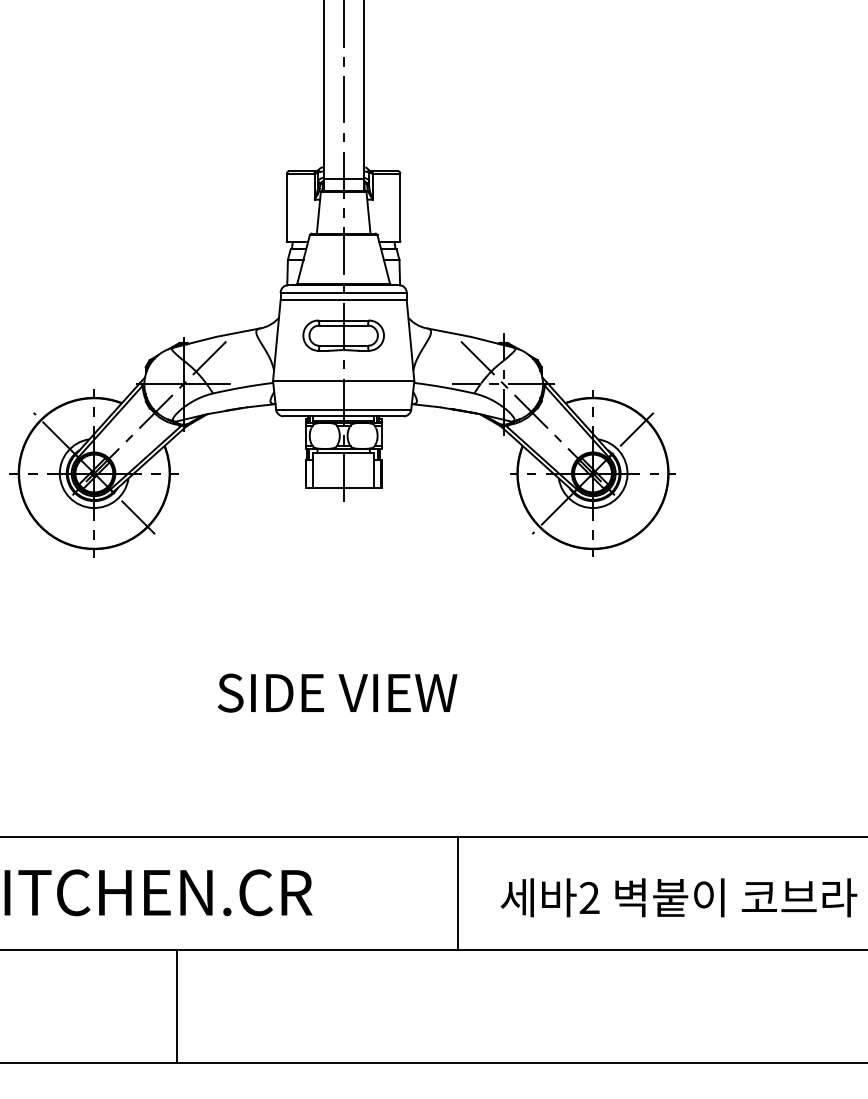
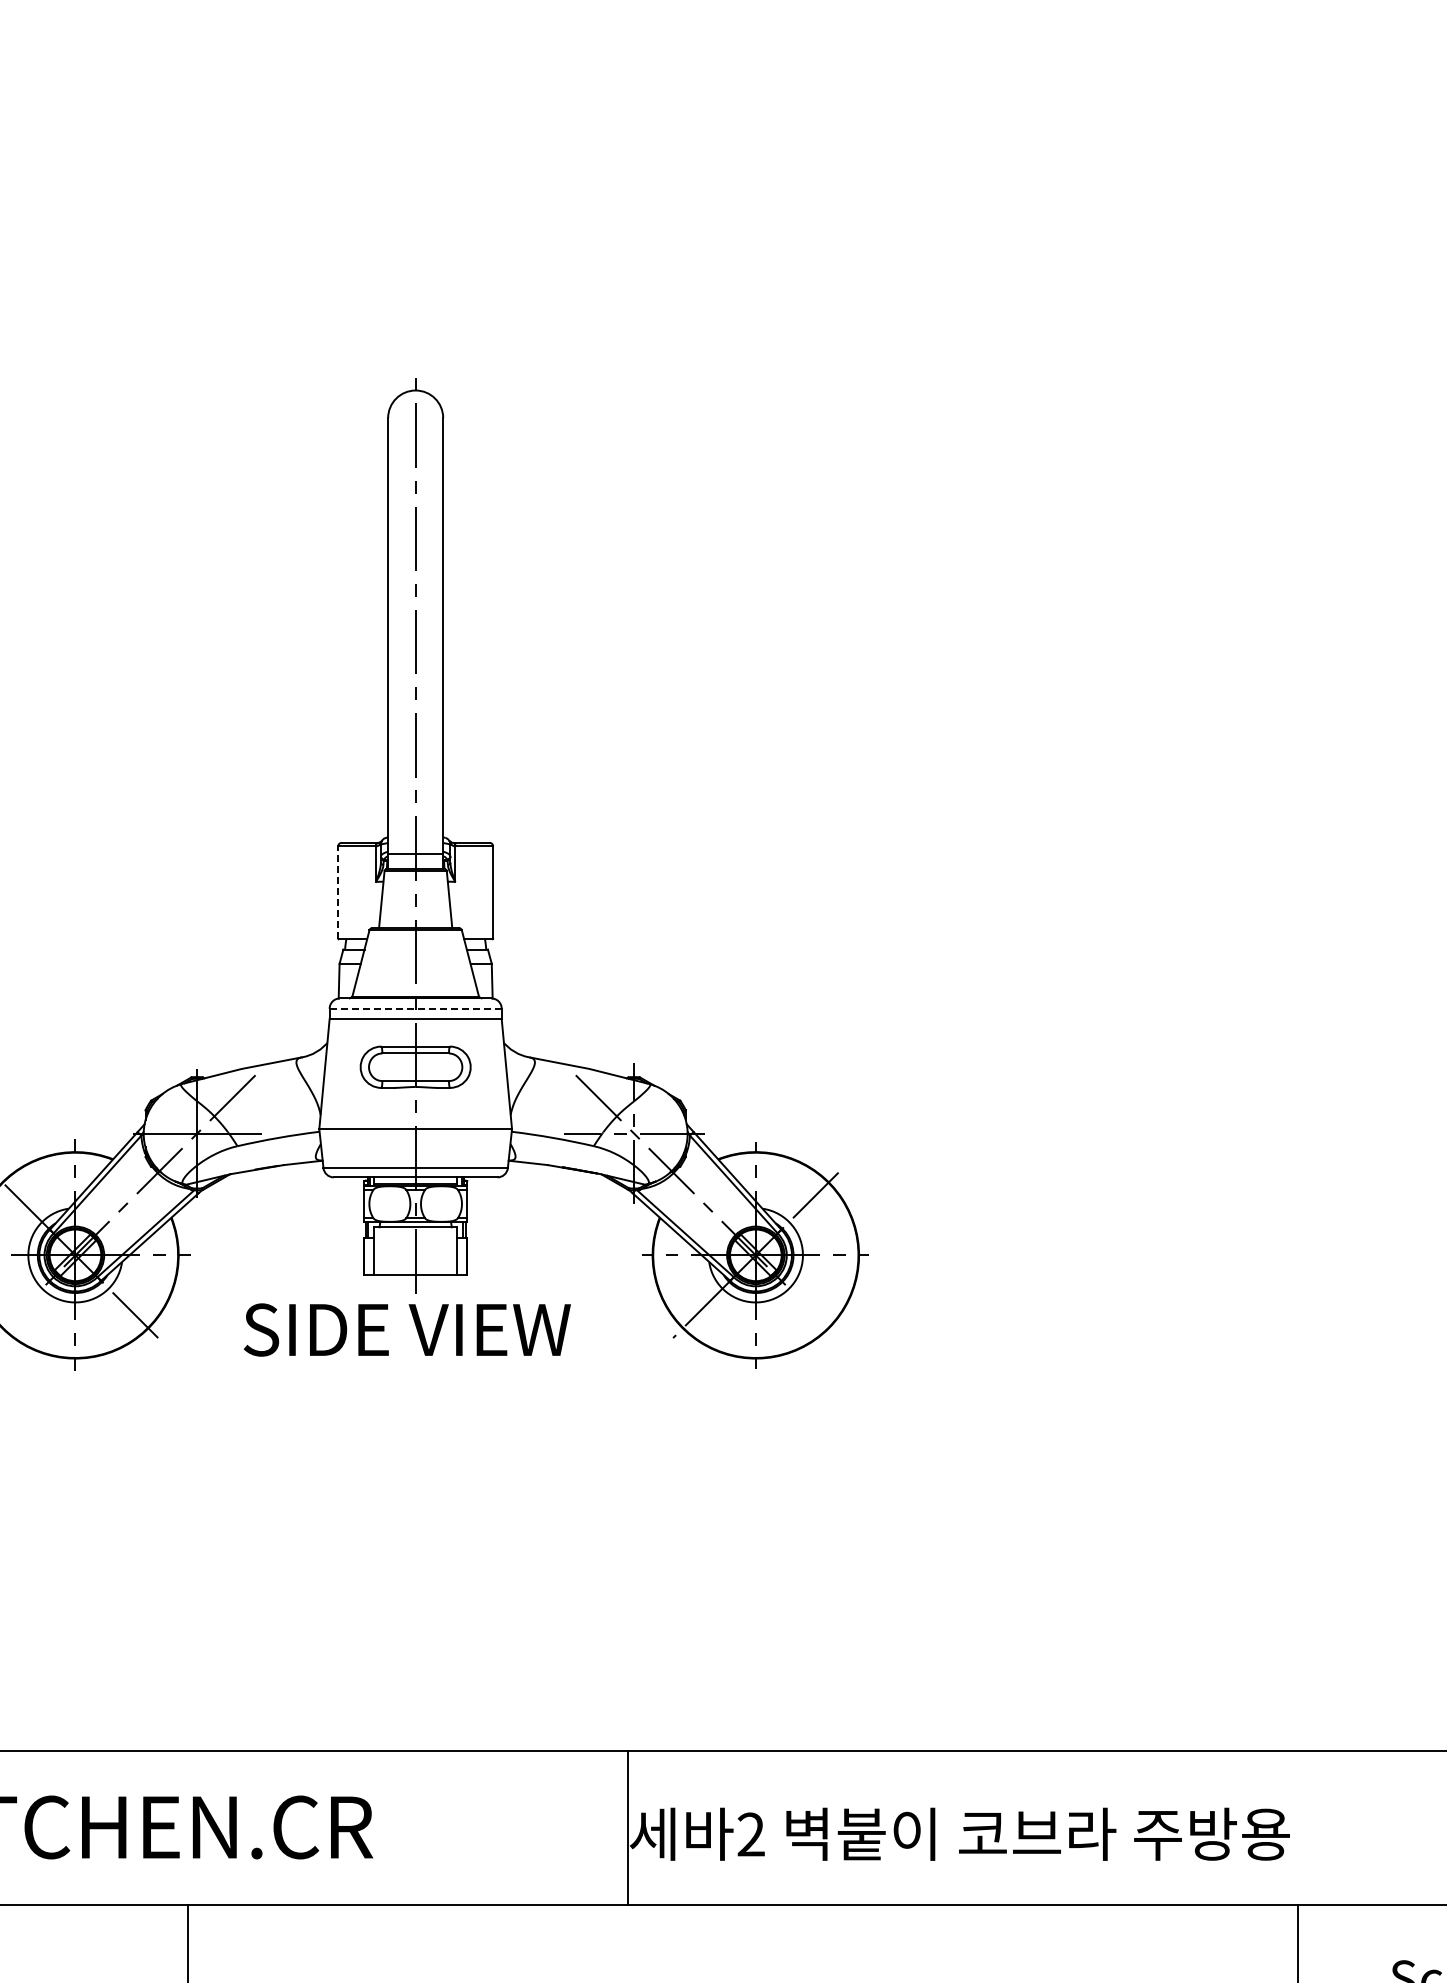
line: (287, 207) -> (338, 892), solid -> dashed
line: (344, 292) -> (416, 1008), solid -> dashed
text: (336, 692) -> (406, 1329), moved
line: (457, 892) -> (628, 1827), moved

